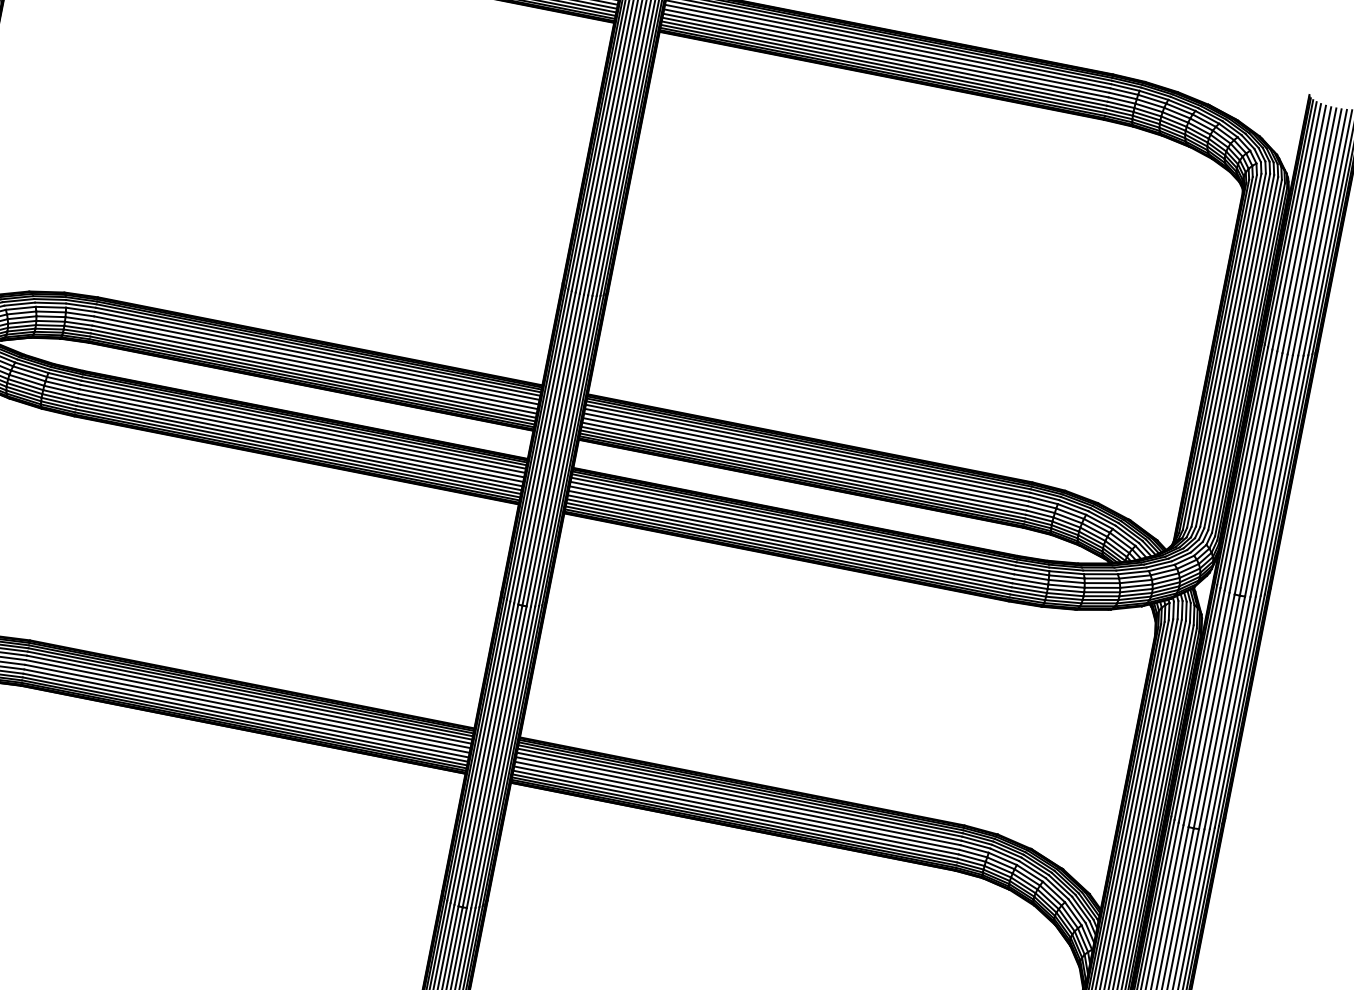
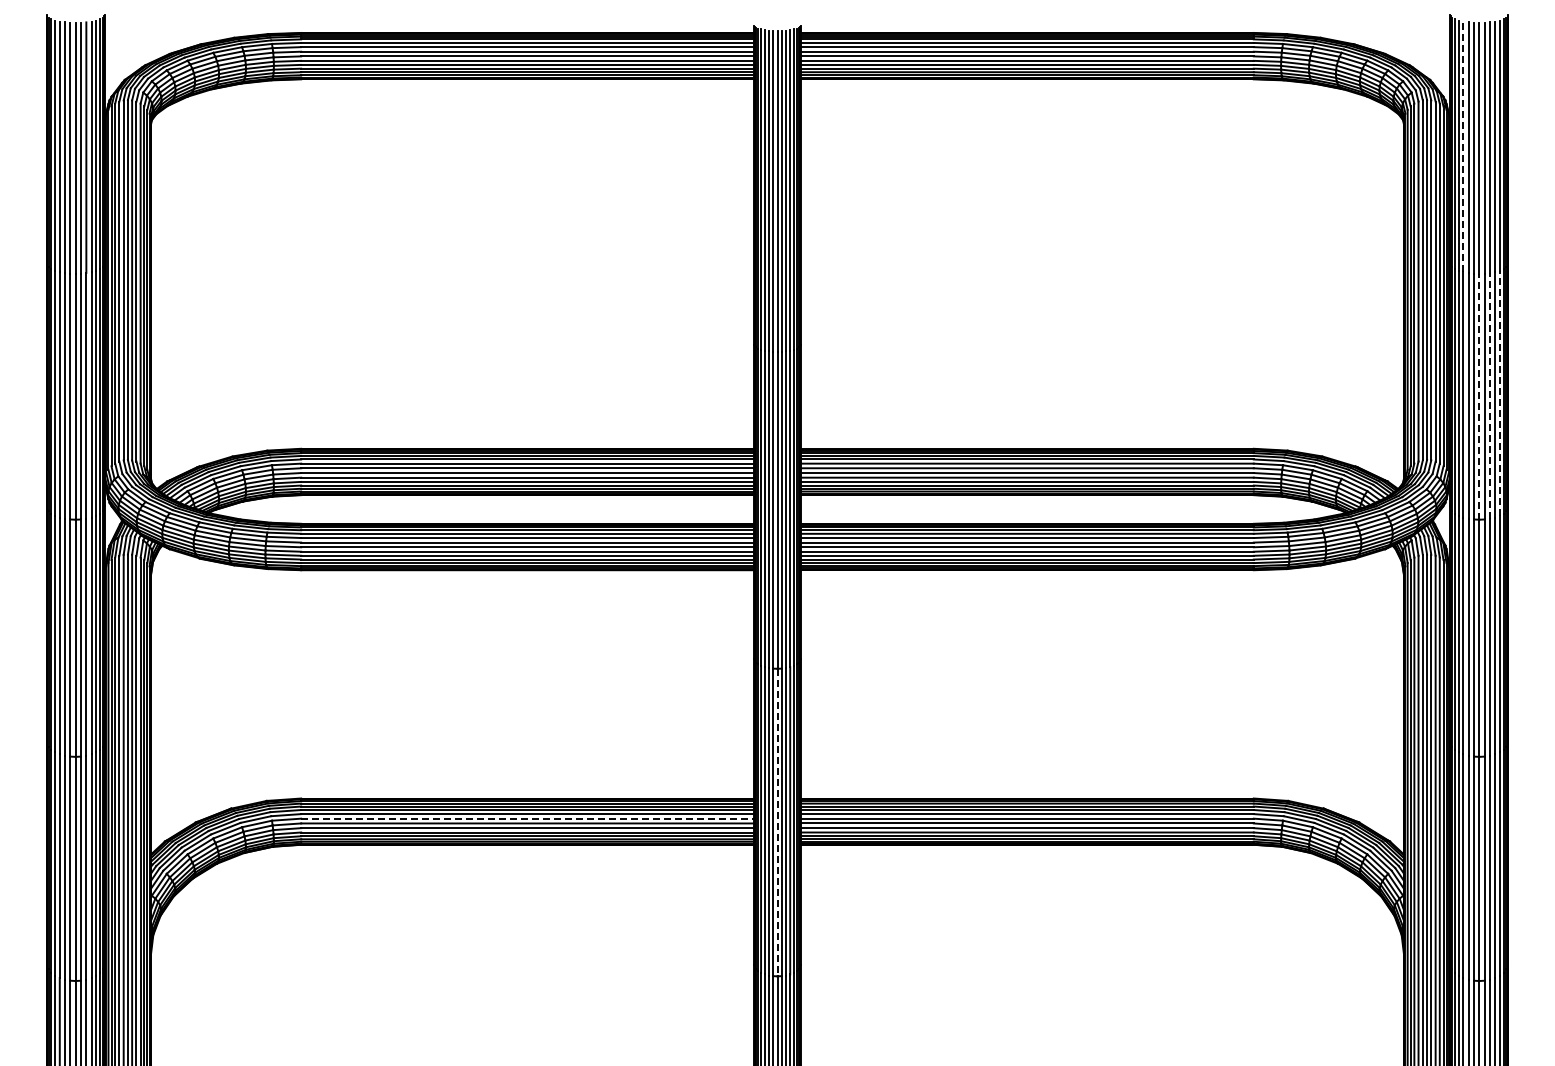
line: (1296, 226) -> (1463, 146), solid -> dashed
line: (1263, 474) -> (1479, 396), solid -> dashed
line: (1284, 475) -> (1499, 393), solid -> dashed
line: (1274, 476) -> (1490, 395), solid -> dashed
line: (248, 703) -> (527, 818), solid -> dashed
line: (492, 756) -> (777, 822), solid -> dashed

